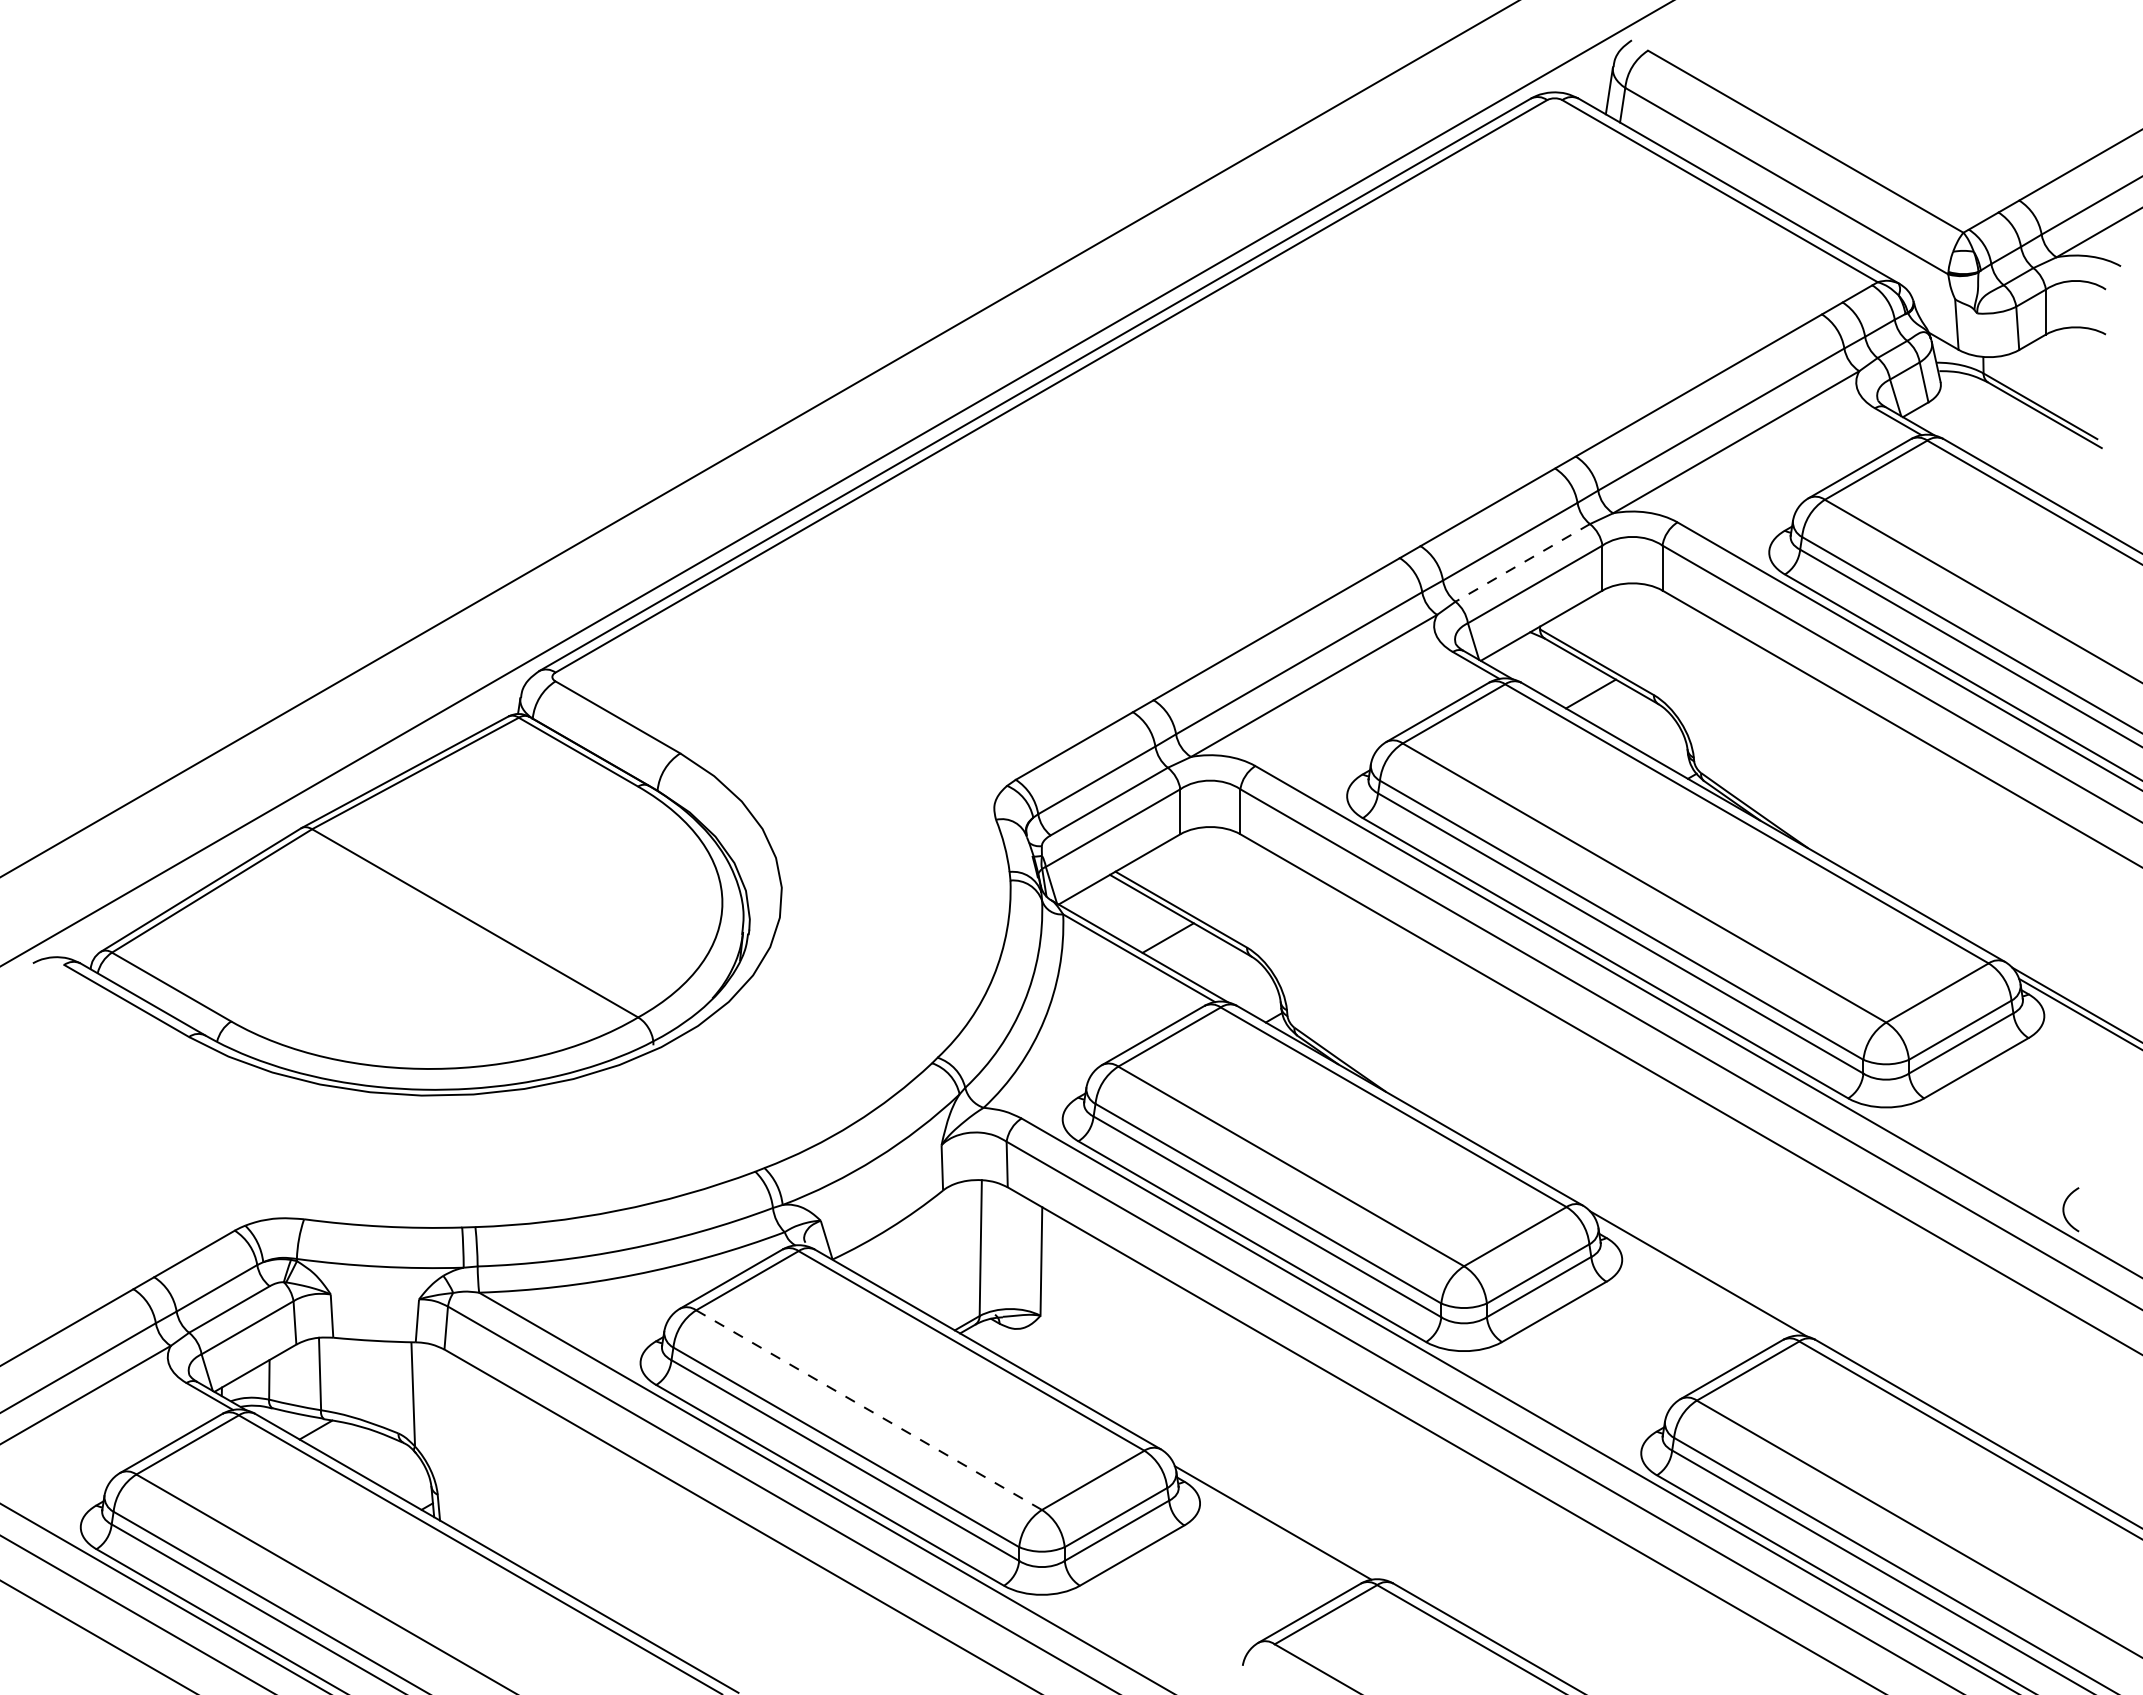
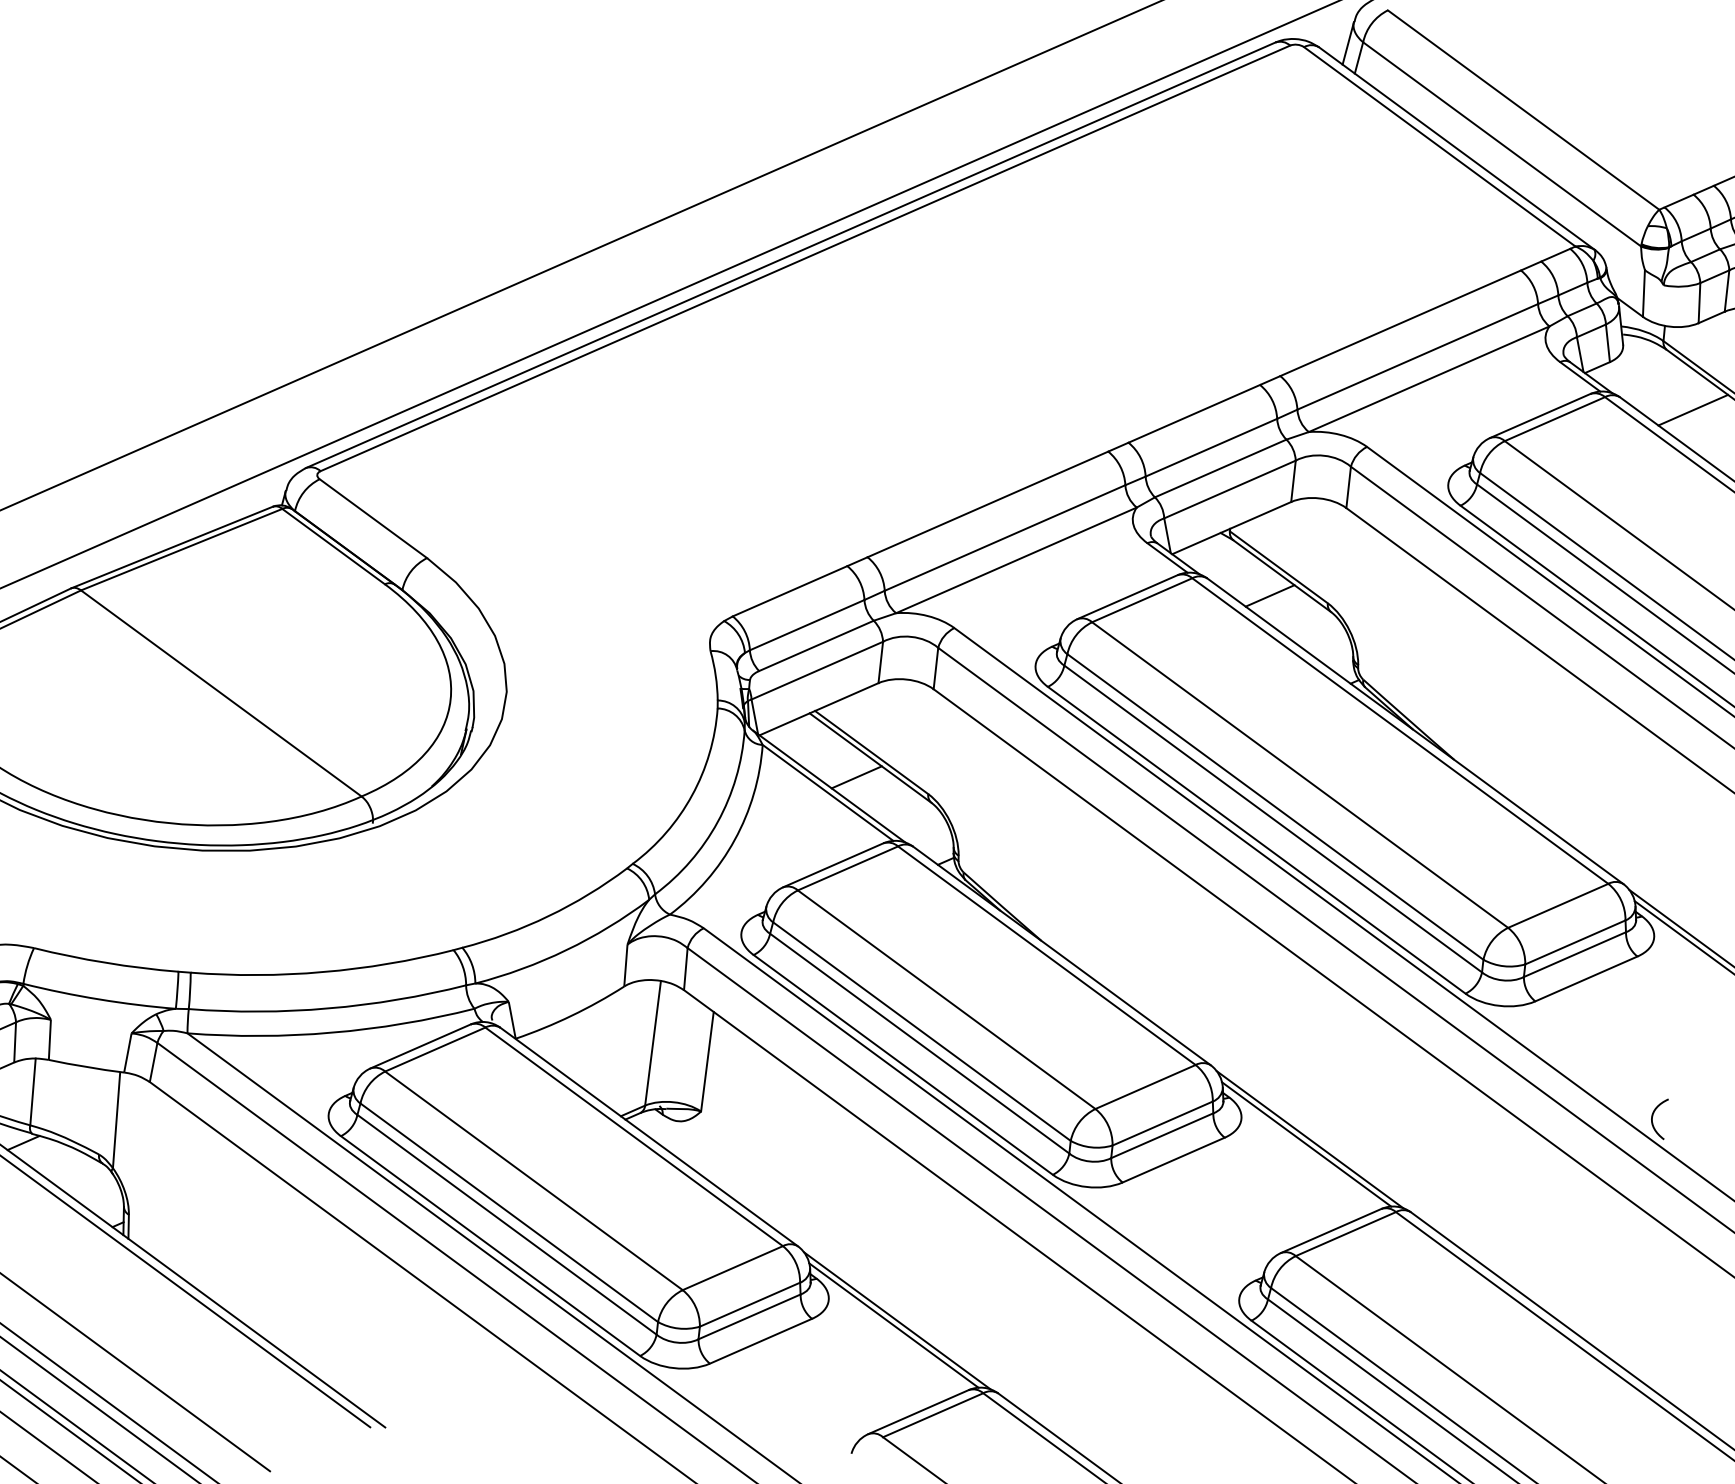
line: (2023, 443) -> (1693, 409), added
line: (1522, 562) -> (1220, 468), dashed -> solid
line: (1695, 1279) -> (1306, 1144), added
line: (869, 1410) -> (534, 1181), dashed -> solid
line: (1275, 1517) -> (896, 1320), added

